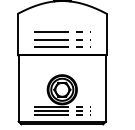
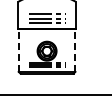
line: (18, 88) -> (18, 50), solid -> dashed
line: (106, 88) -> (75, 50), solid -> dashed

